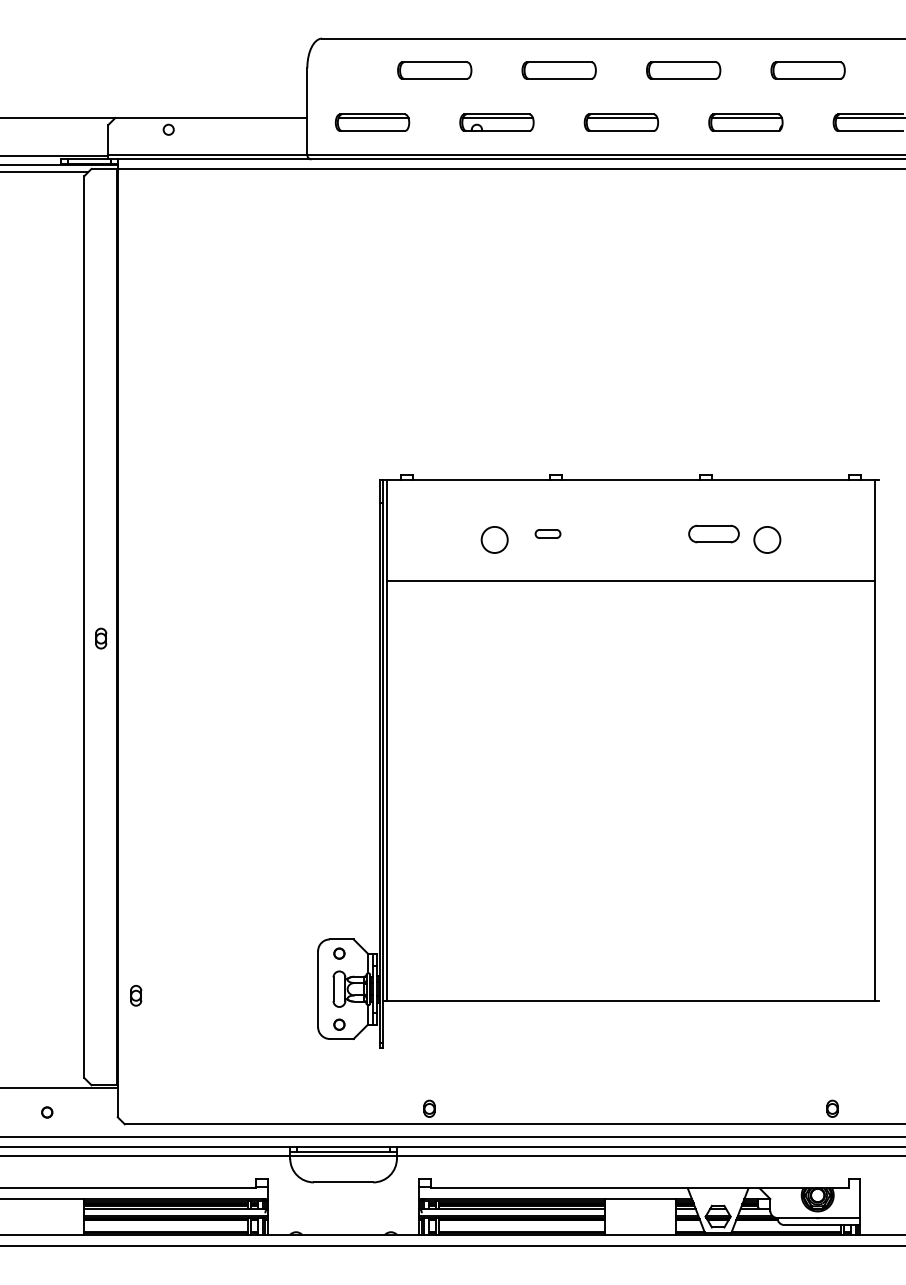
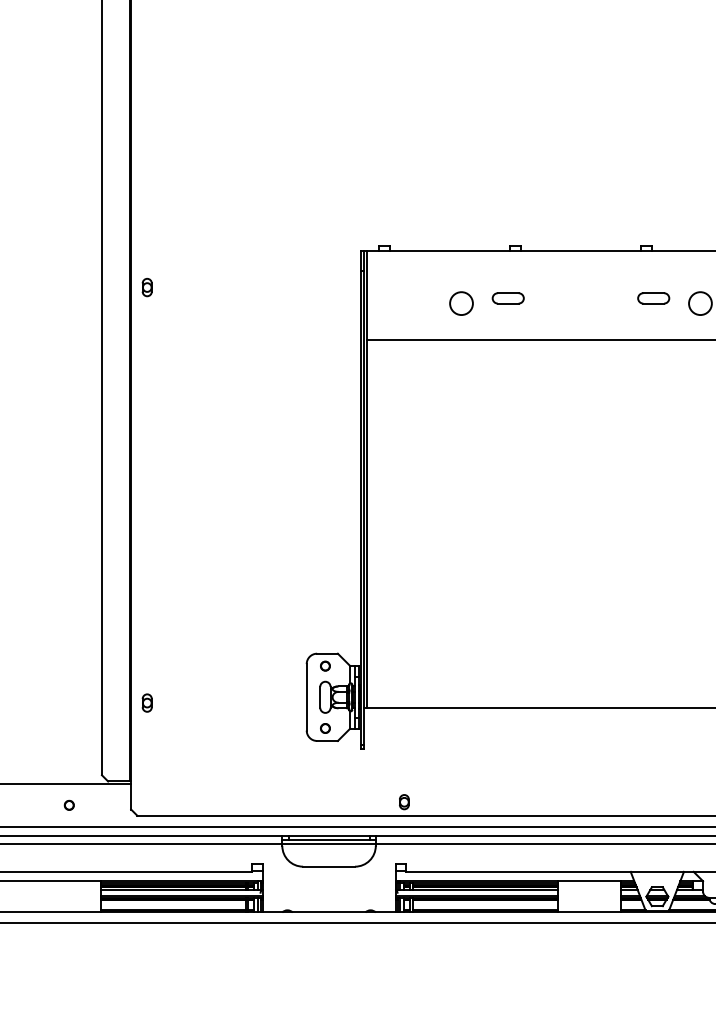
part: (547, 533) -> (507, 297), size x1.43
part: (713, 533) -> (653, 297), size x0.71
part: (101, 638) -> (147, 287), moved

